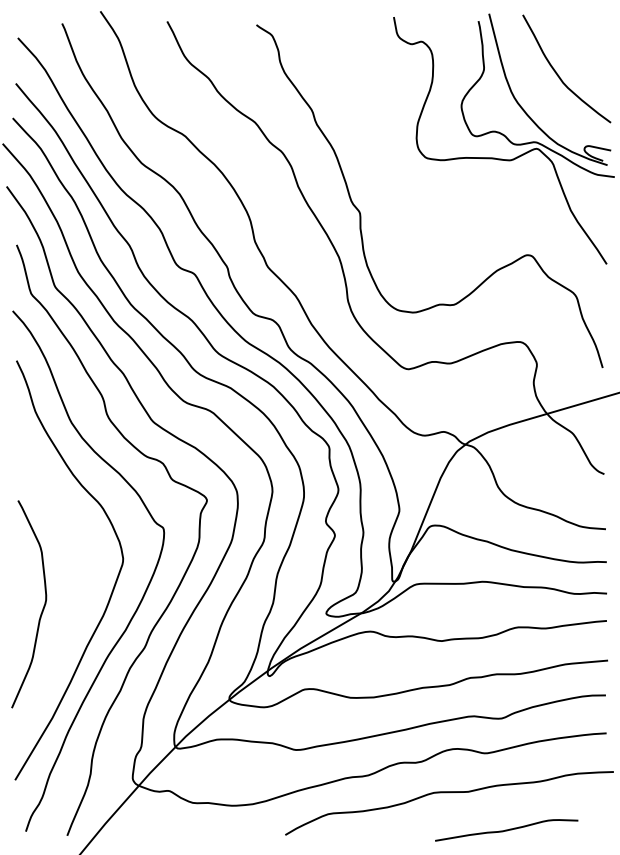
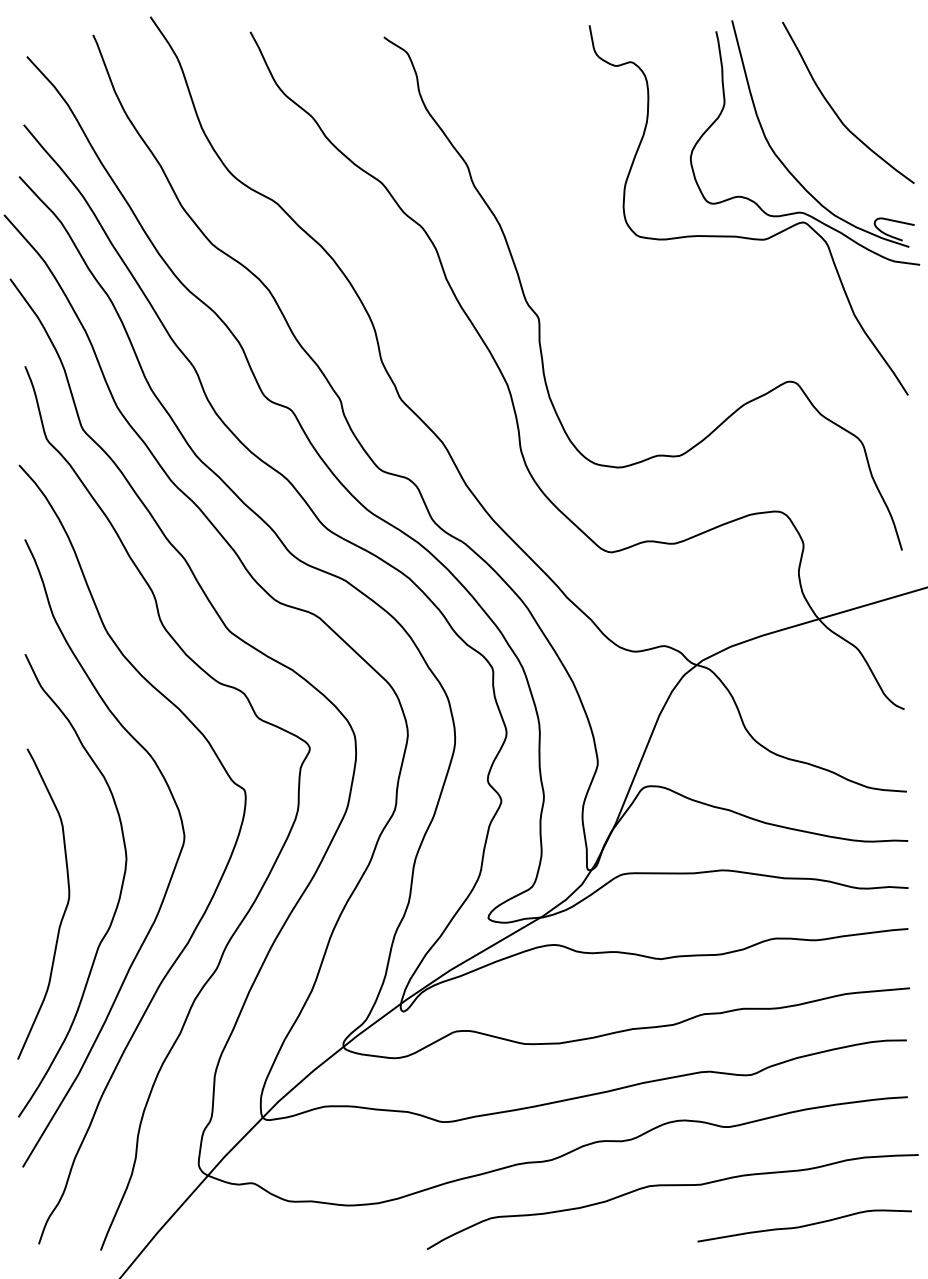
curve: (79, 596) -> (119, 892), added
curve: (506, 830) -> (804, 1226), moved

